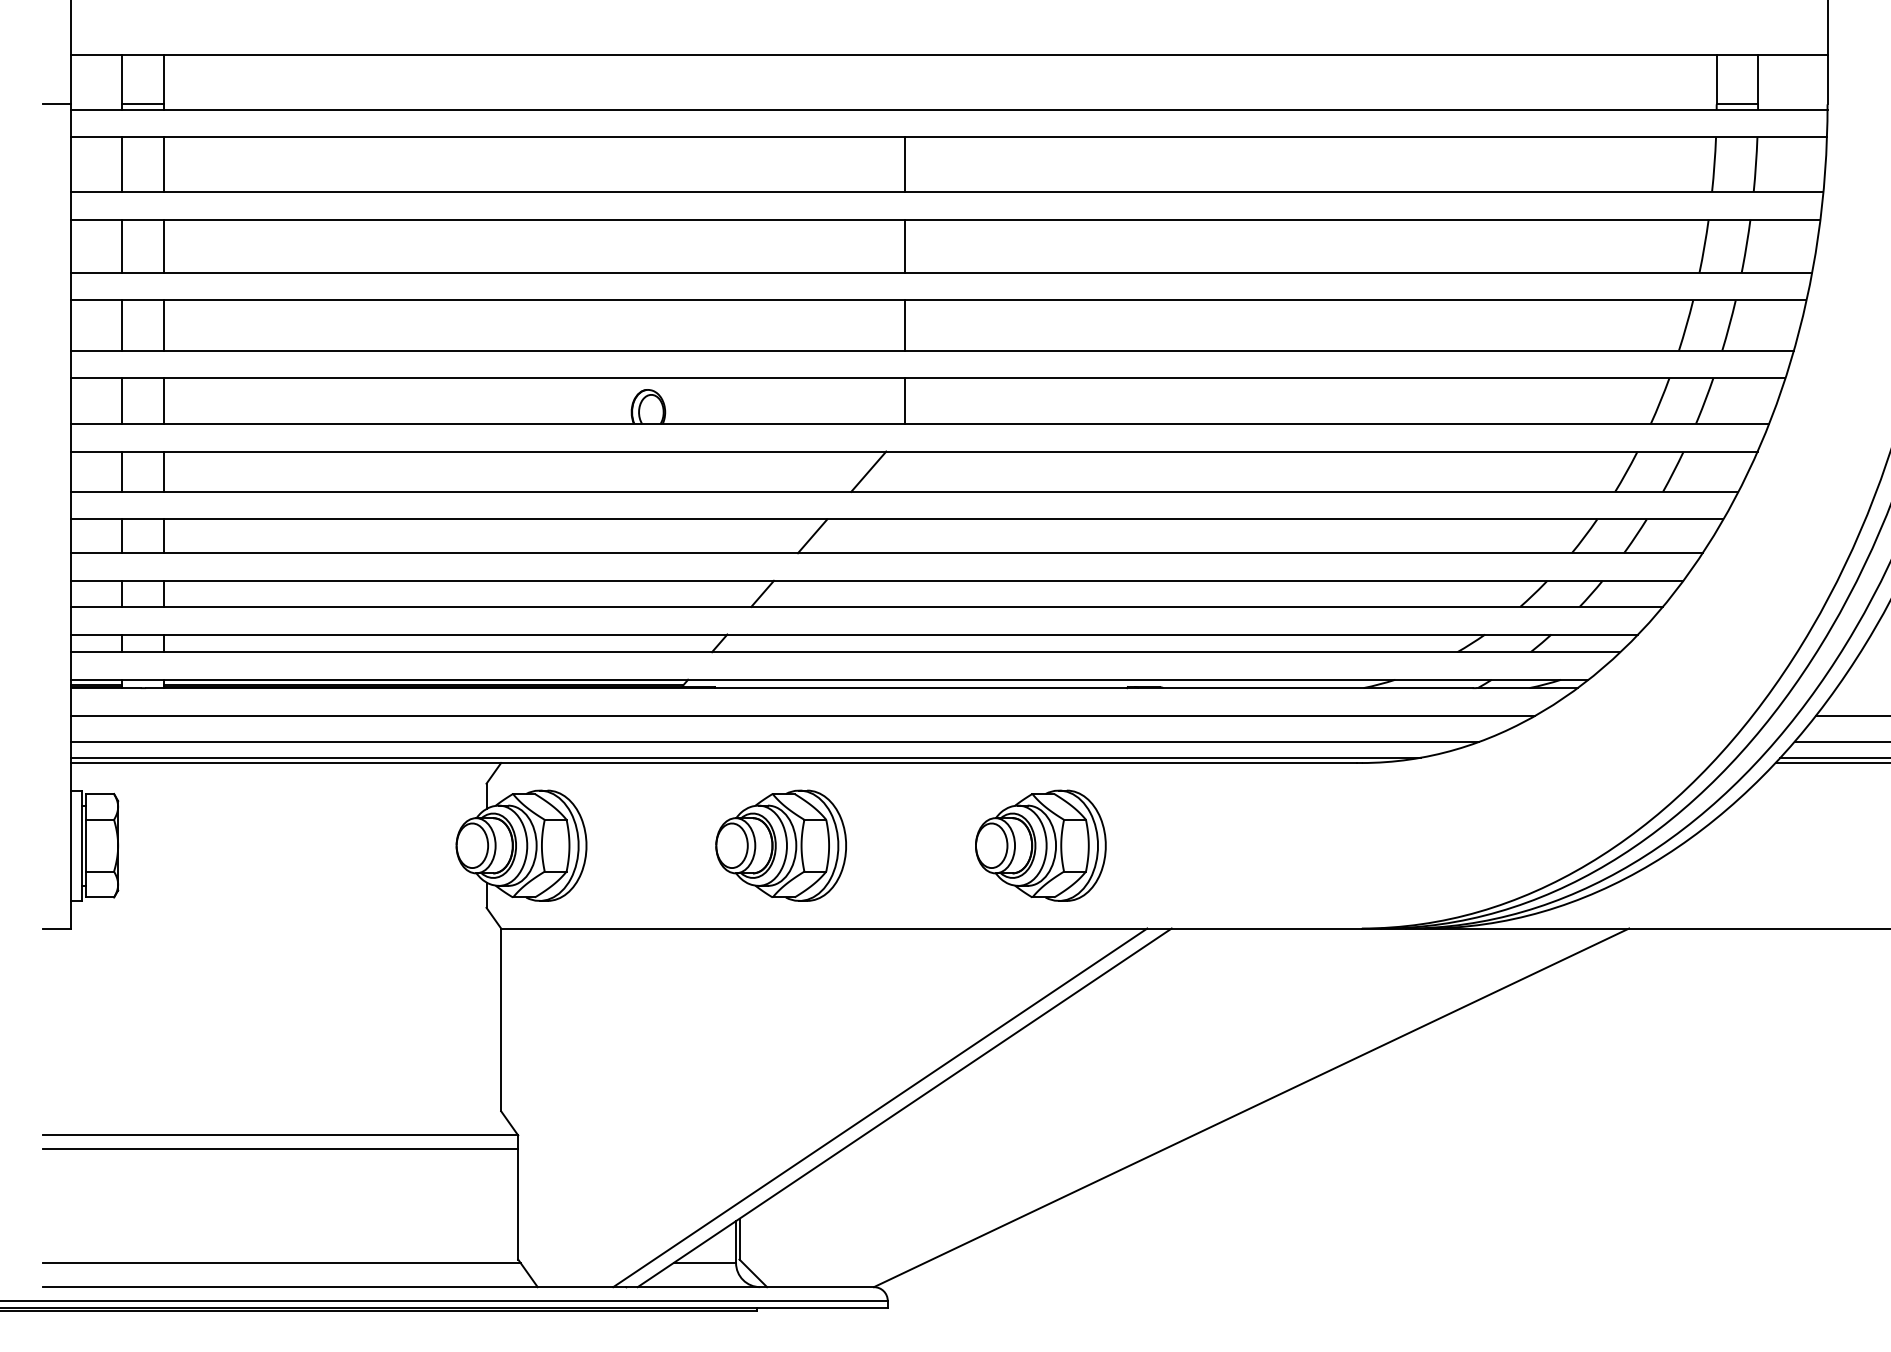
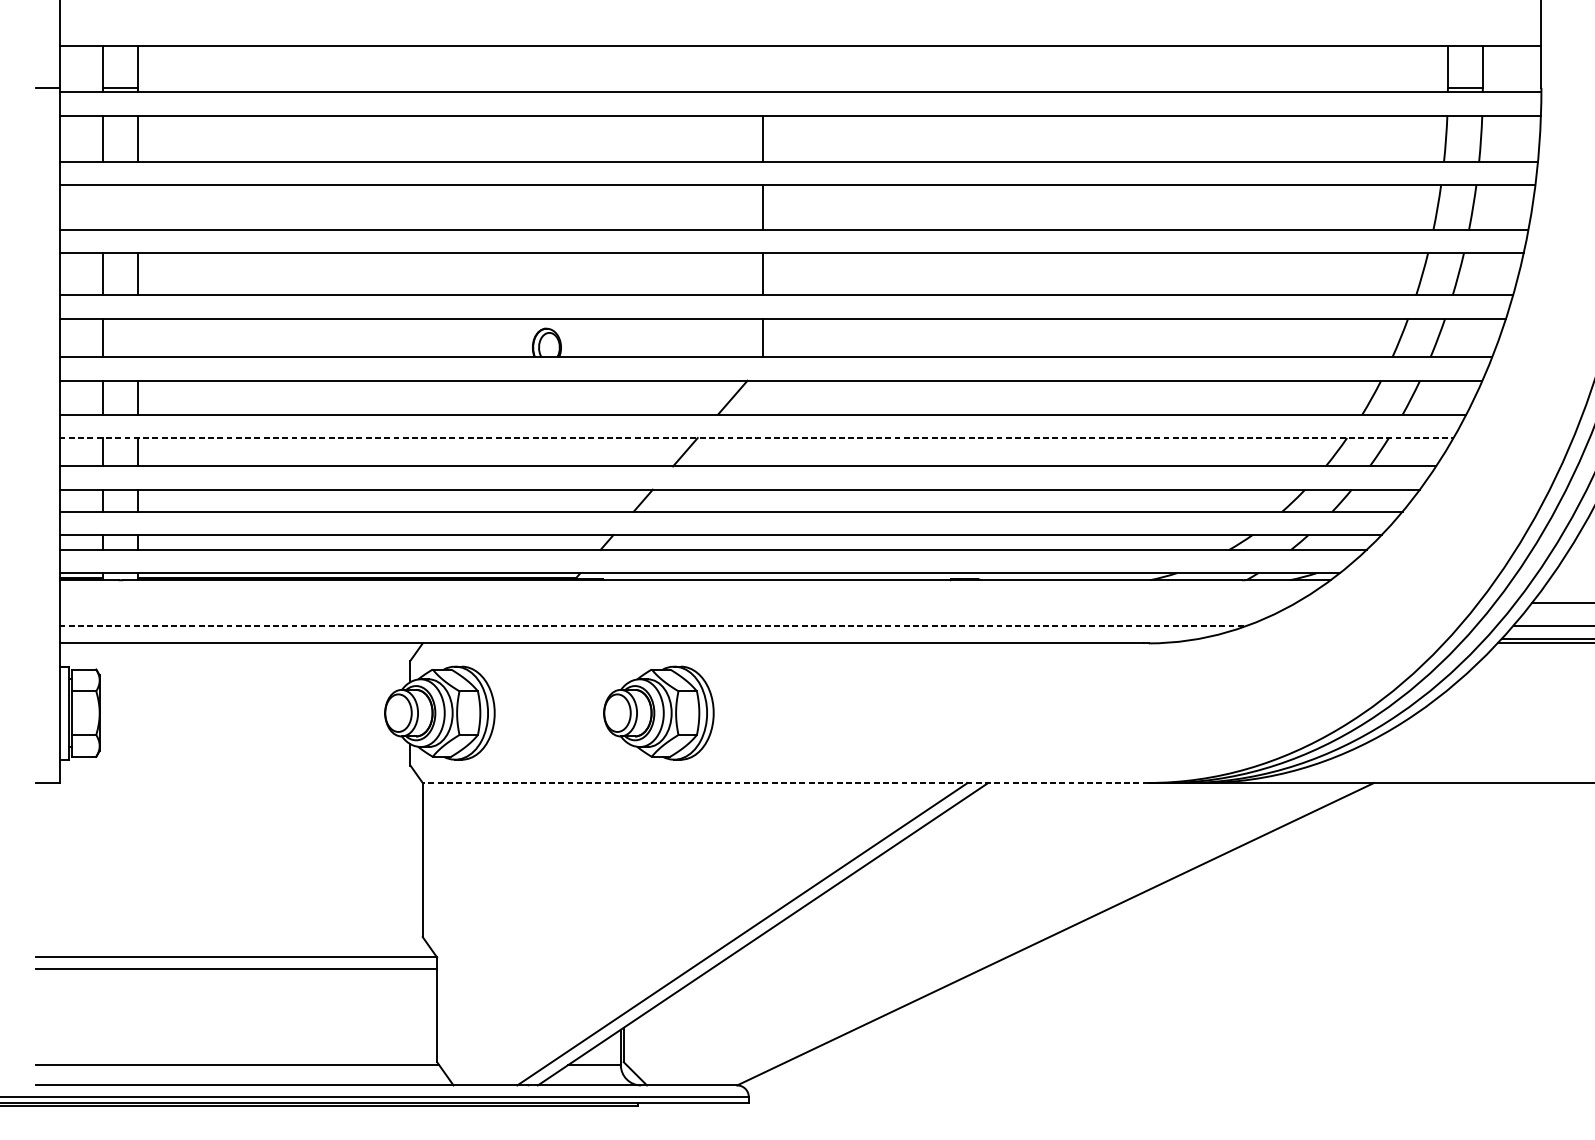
line: (122, 245) -> (103, 206), removed
line: (163, 245) -> (137, 206), removed
line: (163, 400) -> (137, 337), removed
line: (897, 519) -> (757, 438), solid -> dashed
line: (802, 715) -> (676, 603), removed
line: (775, 741) -> (654, 625), solid -> dashed
line: (745, 757) -> (628, 638), removed
part: (1040, 845) -> (877, 712), removed
line: (931, 928) -> (785, 782), solid -> dashed

